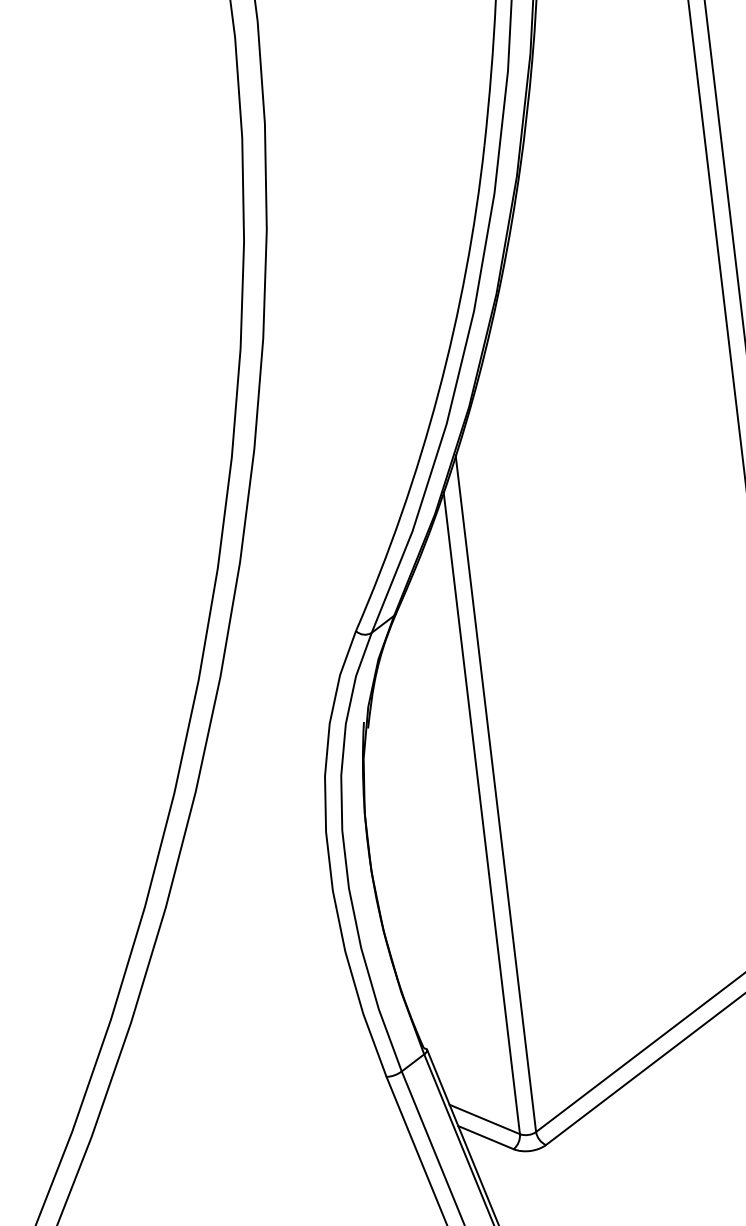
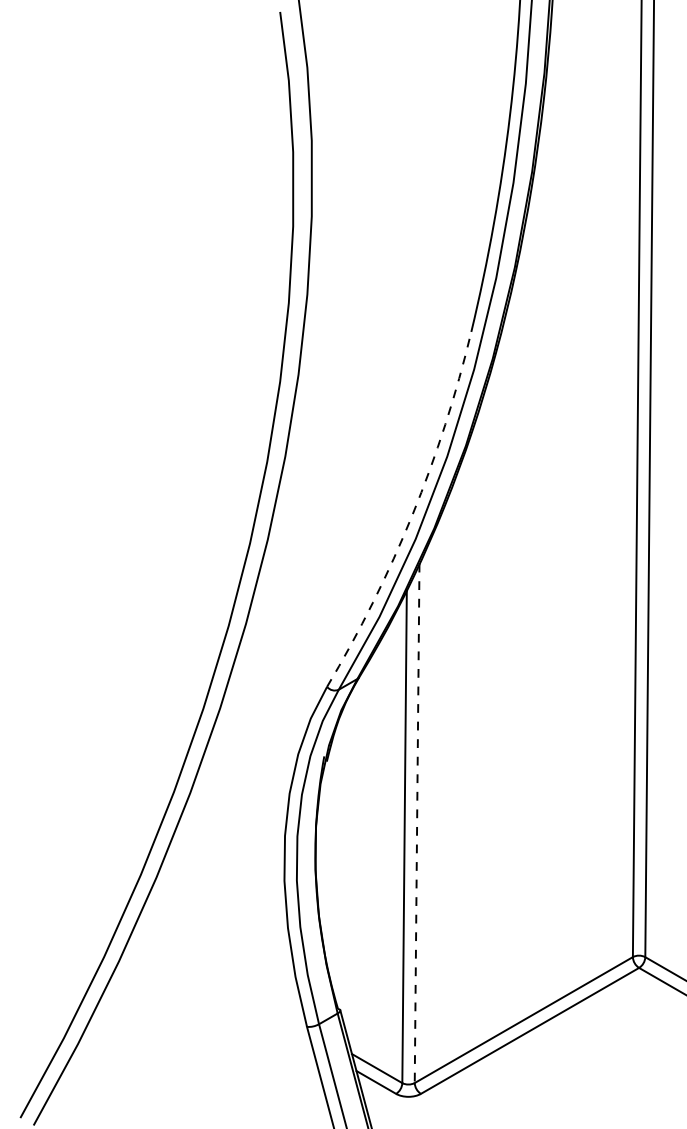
arc: (438, 392) -> (412, 514), solid -> dashed
line: (496, 793) -> (417, 823), solid -> dashed

